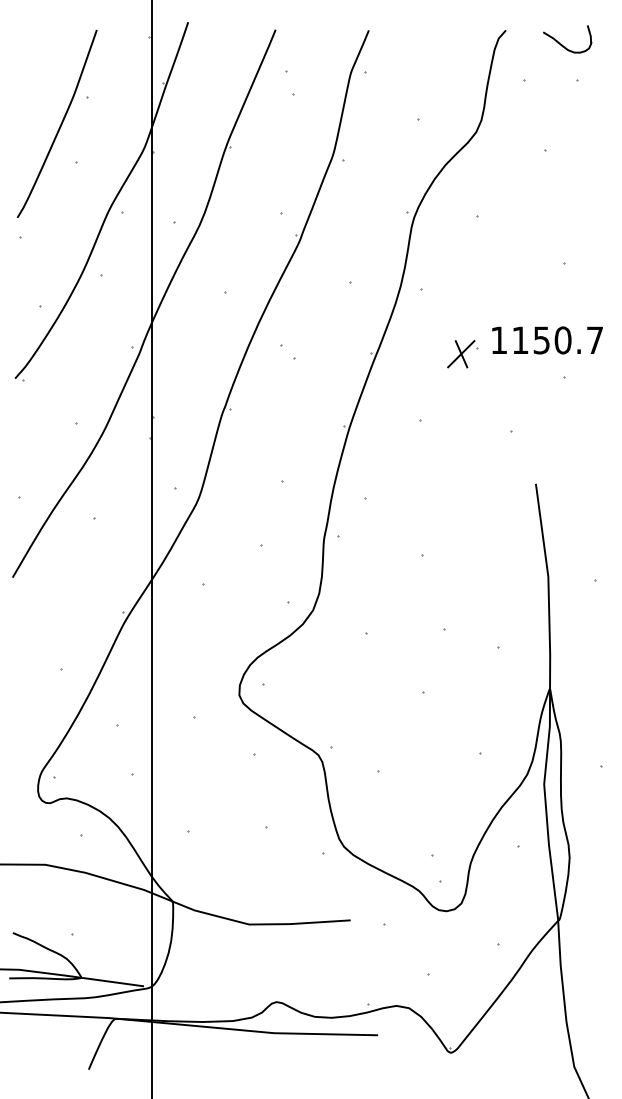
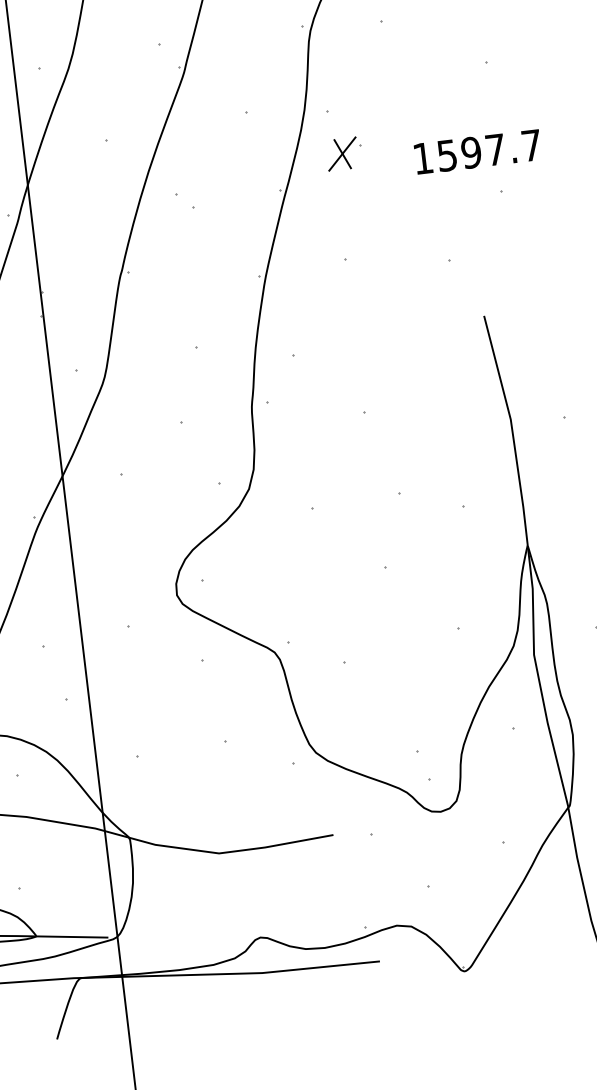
text: (541, 340) -> (471, 152), 1150.7 -> 1597.7
part: (462, 354) -> (343, 154), moved

